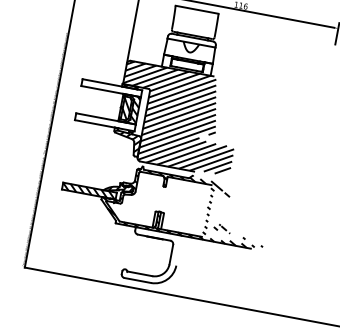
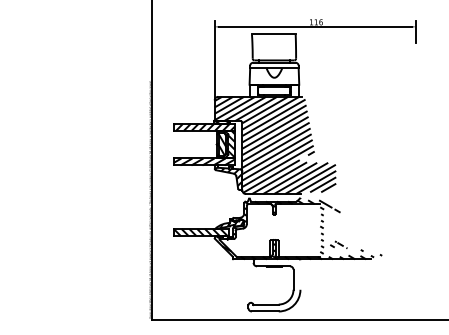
hatch: (112, 87) -> (204, 126), added
hatch: (105, 121) -> (204, 161), added

